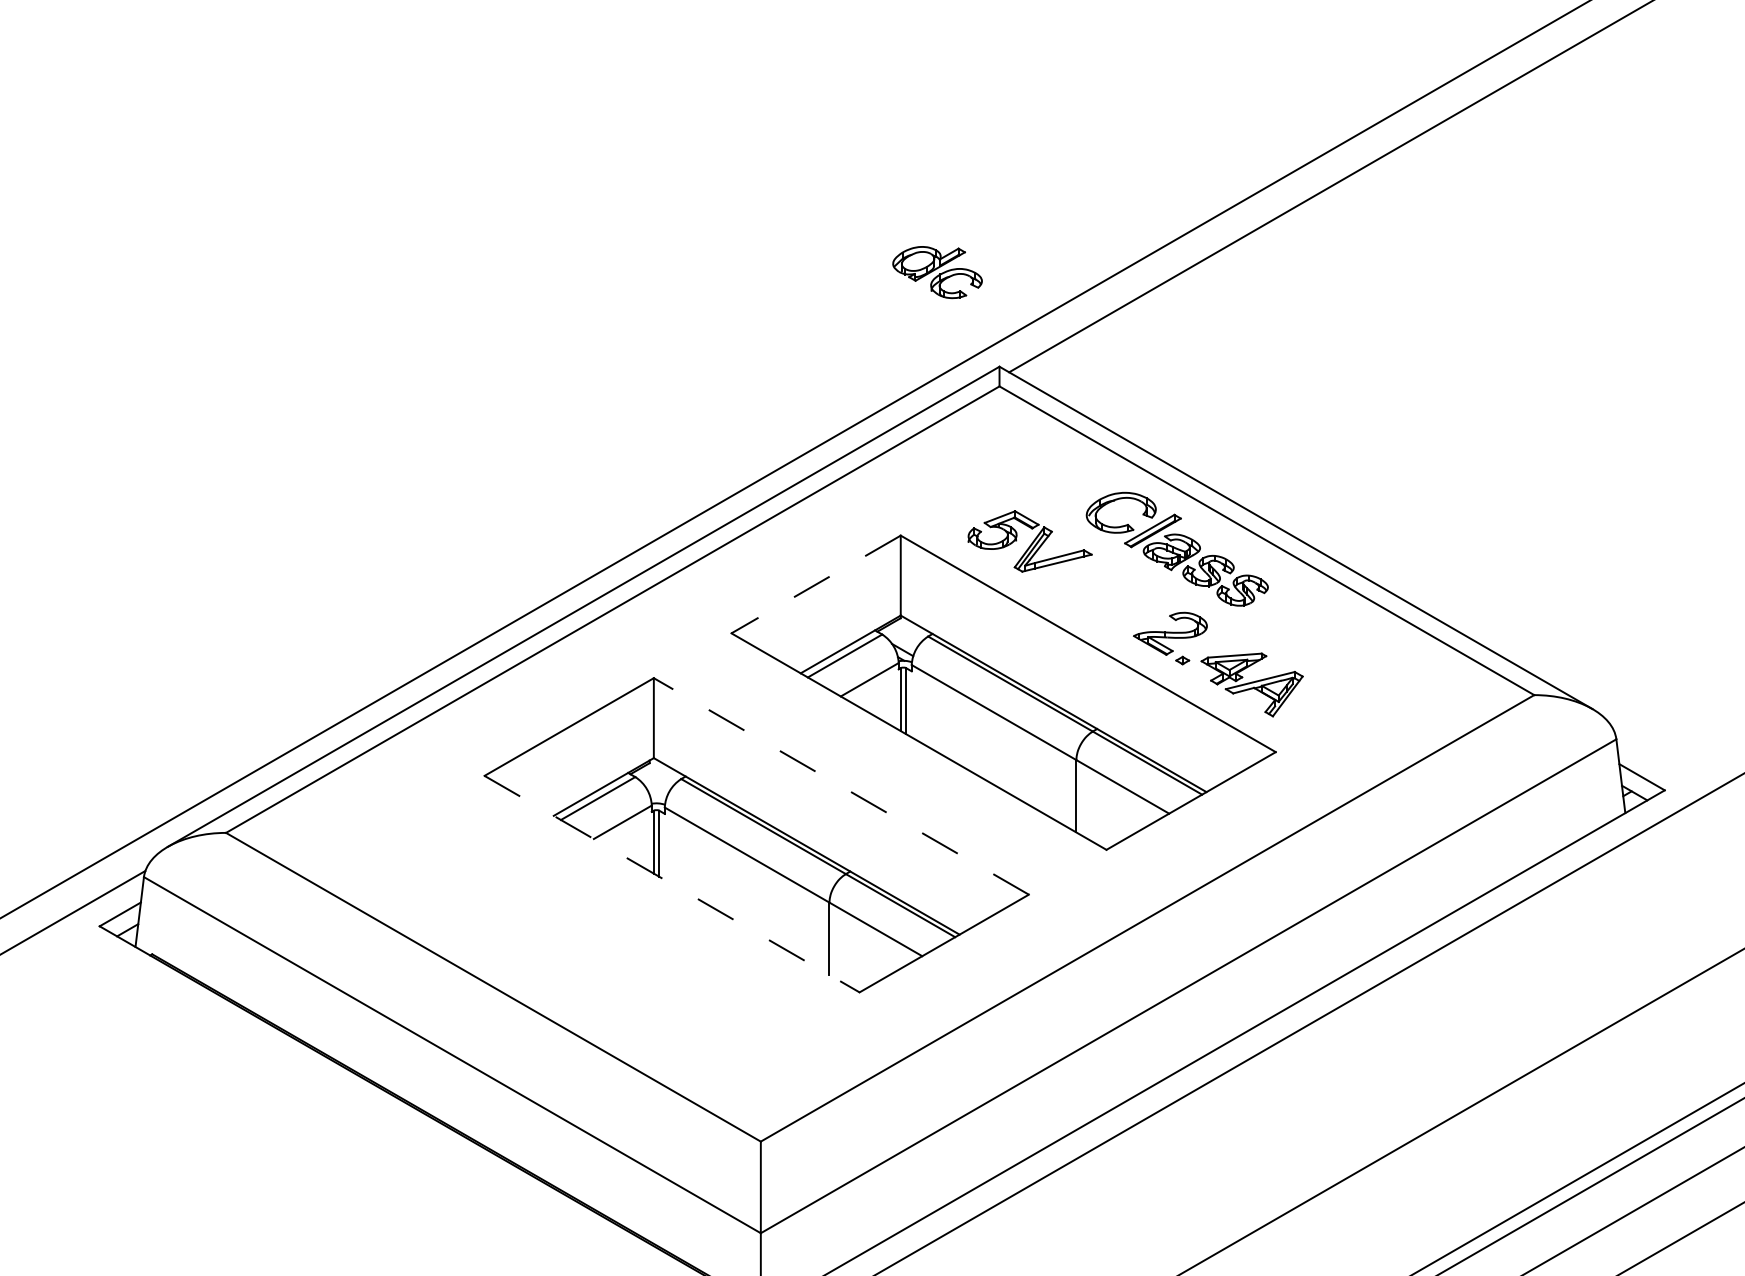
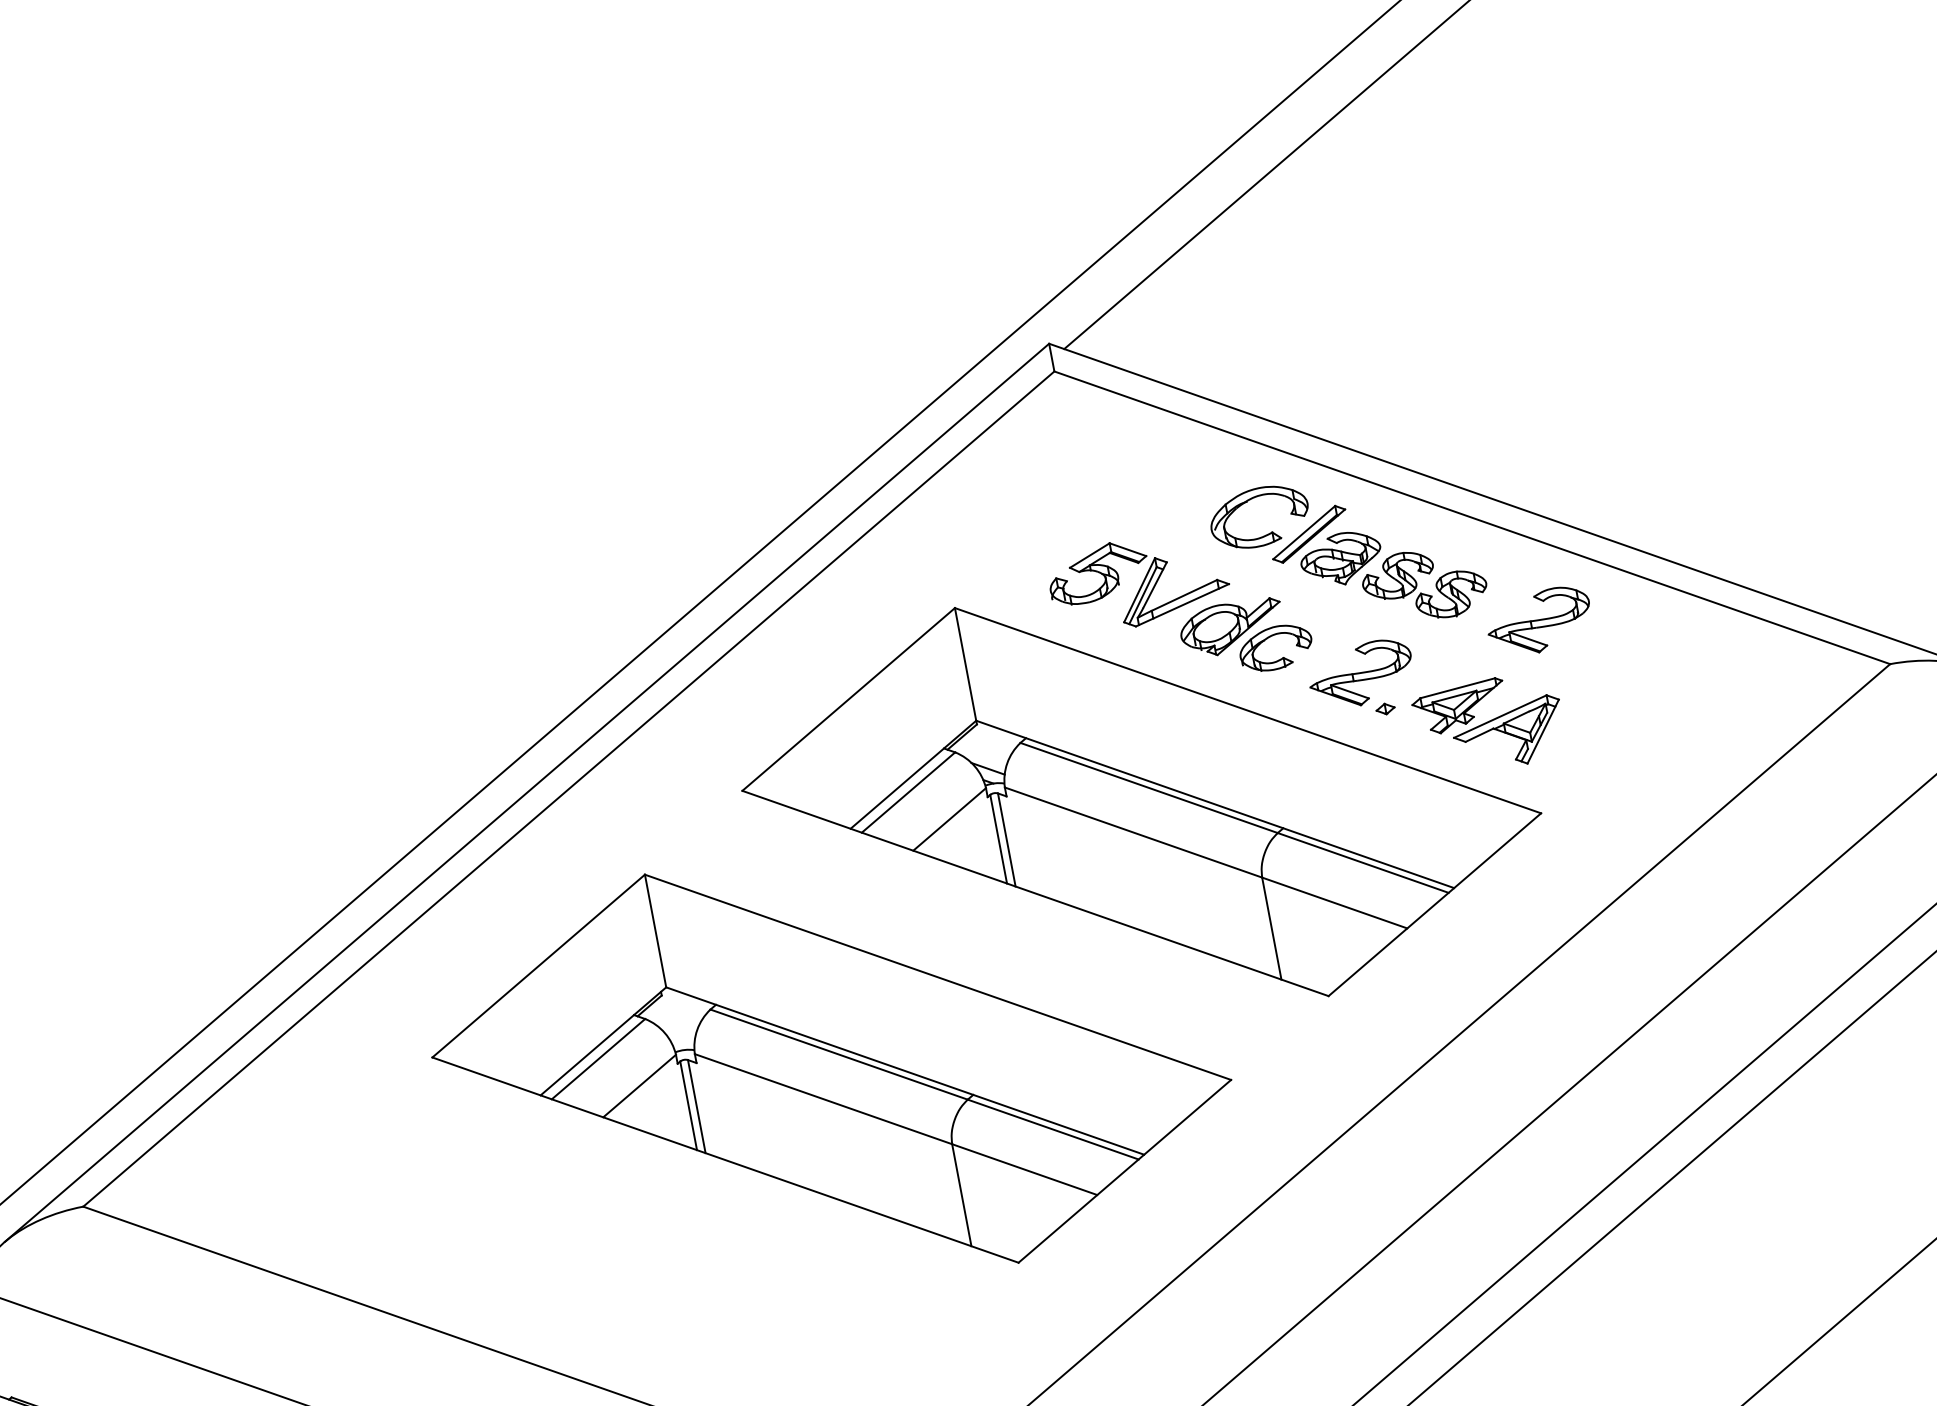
part: (937, 272) -> (1246, 637), moved
line: (816, 584) -> (849, 699), dashed -> solid
part: (1299, 620) -> (1539, 621), added
line: (841, 786) -> (938, 977), dashed -> solid
line: (672, 884) -> (726, 1160), dashed -> solid

